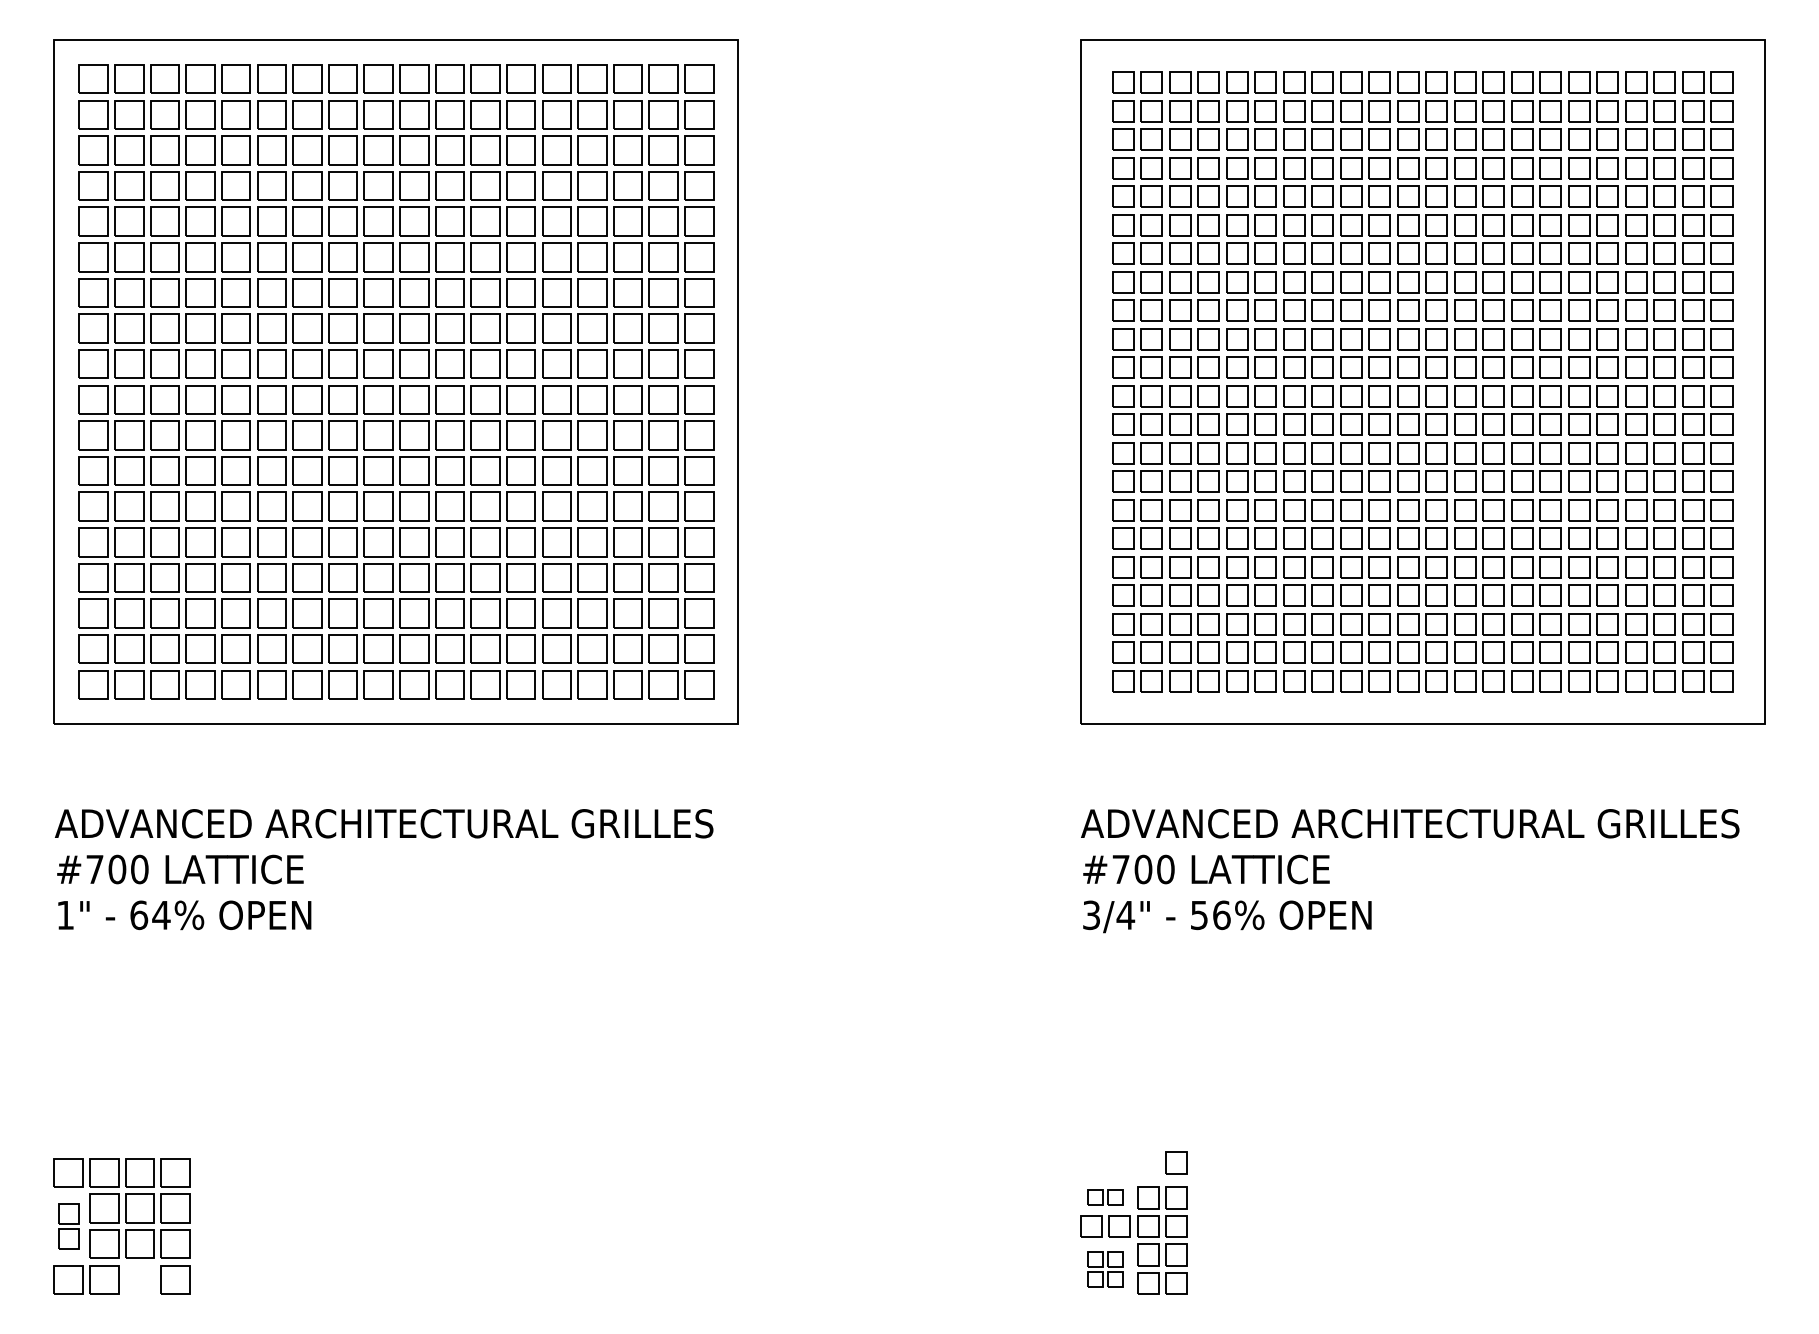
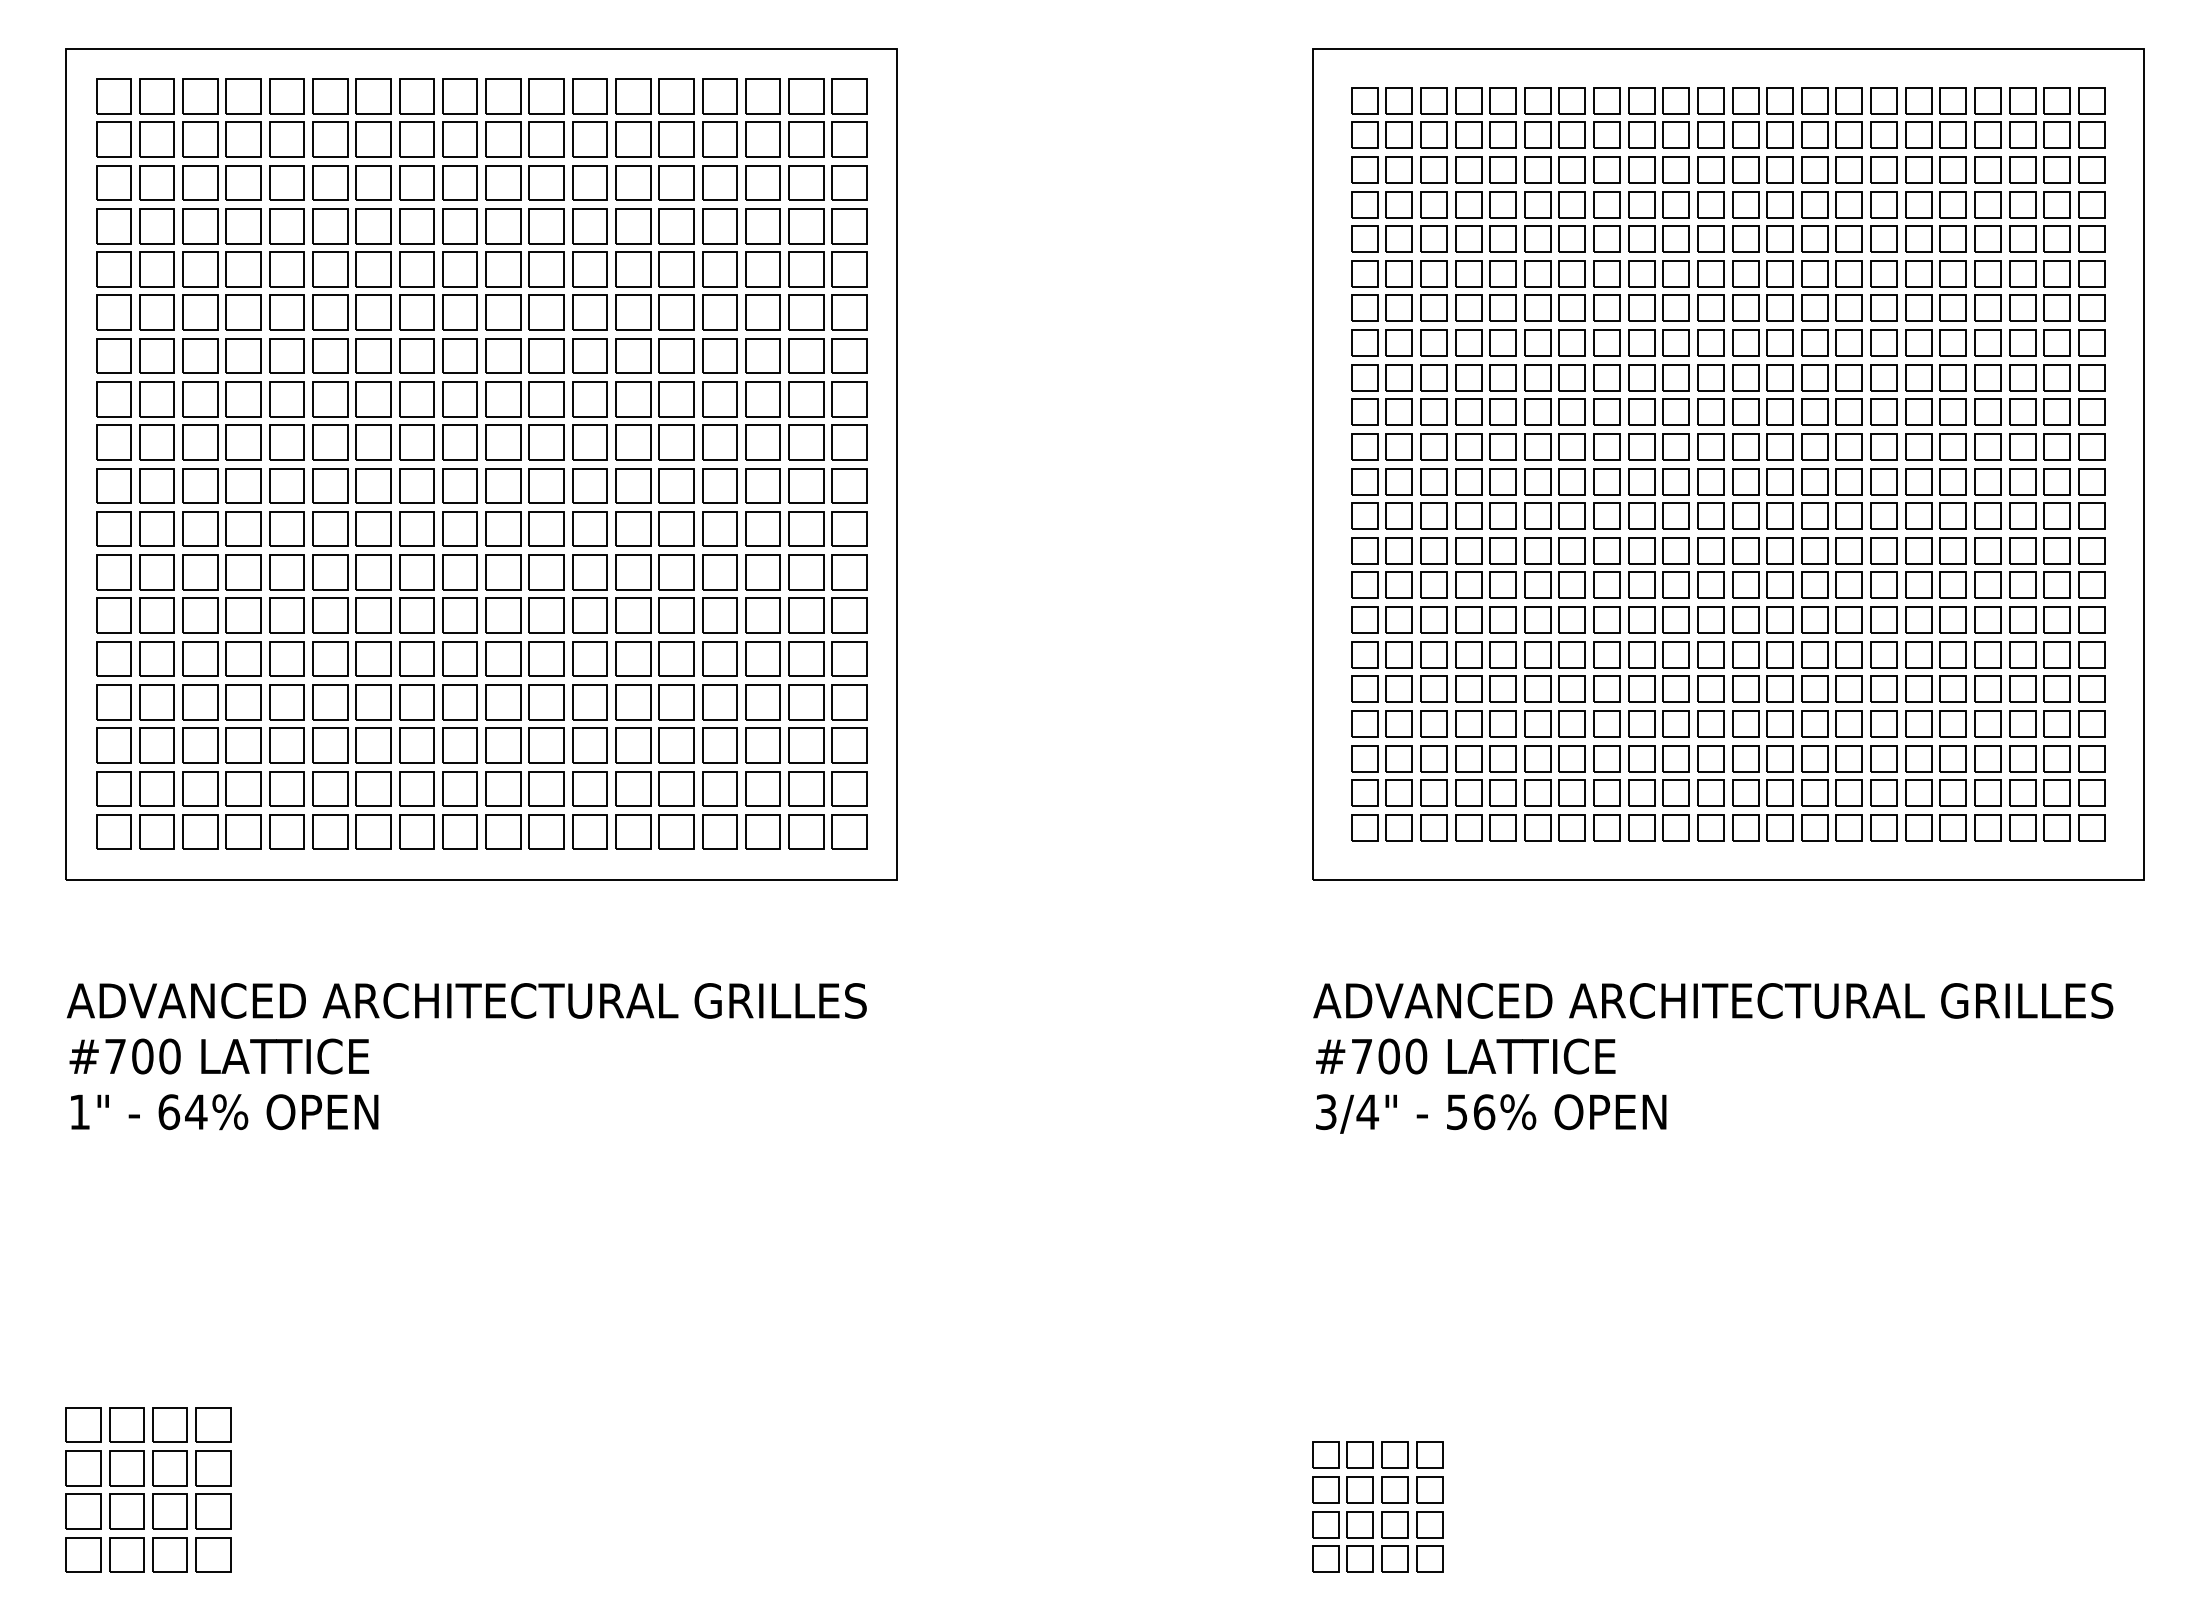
part: (1176, 1162) -> (1429, 1412), removed
part: (1105, 1197) -> (1342, 1454), size x1.43
part: (68, 1225) -> (83, 1489), size x1.43
part: (1105, 1268) -> (1342, 1541), size x1.43
part: (139, 1279) -> (169, 1554), added

